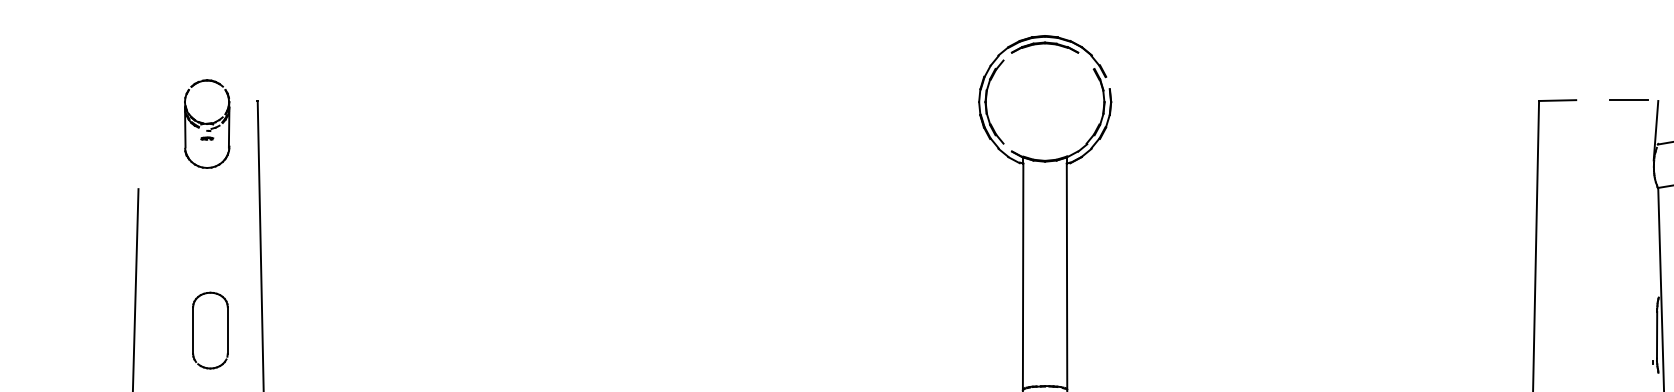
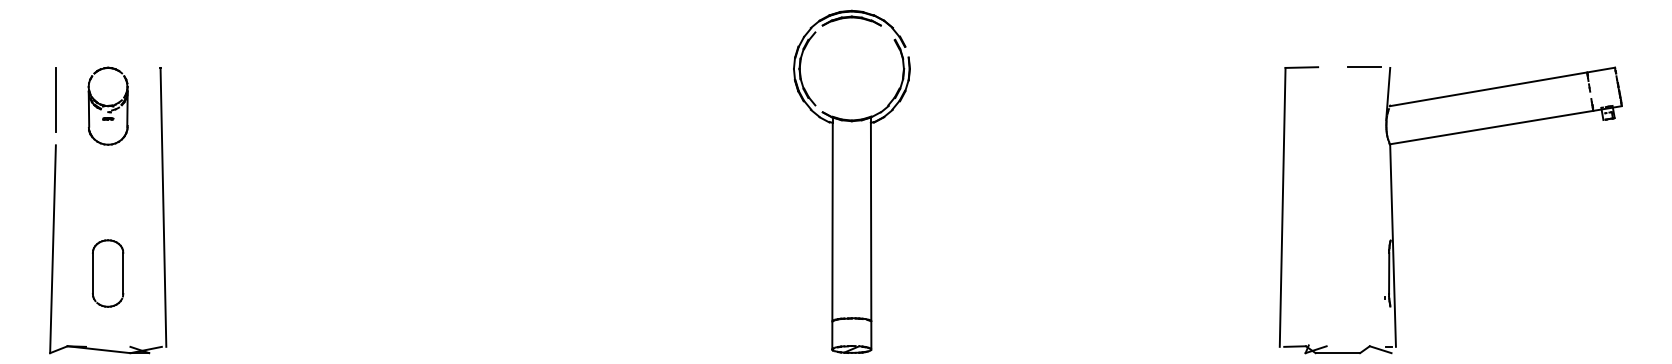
part: (206, 123) -> (107, 105), moved
line: (138, 136) -> (55, 99), added
part: (210, 330) -> (108, 273), moved

